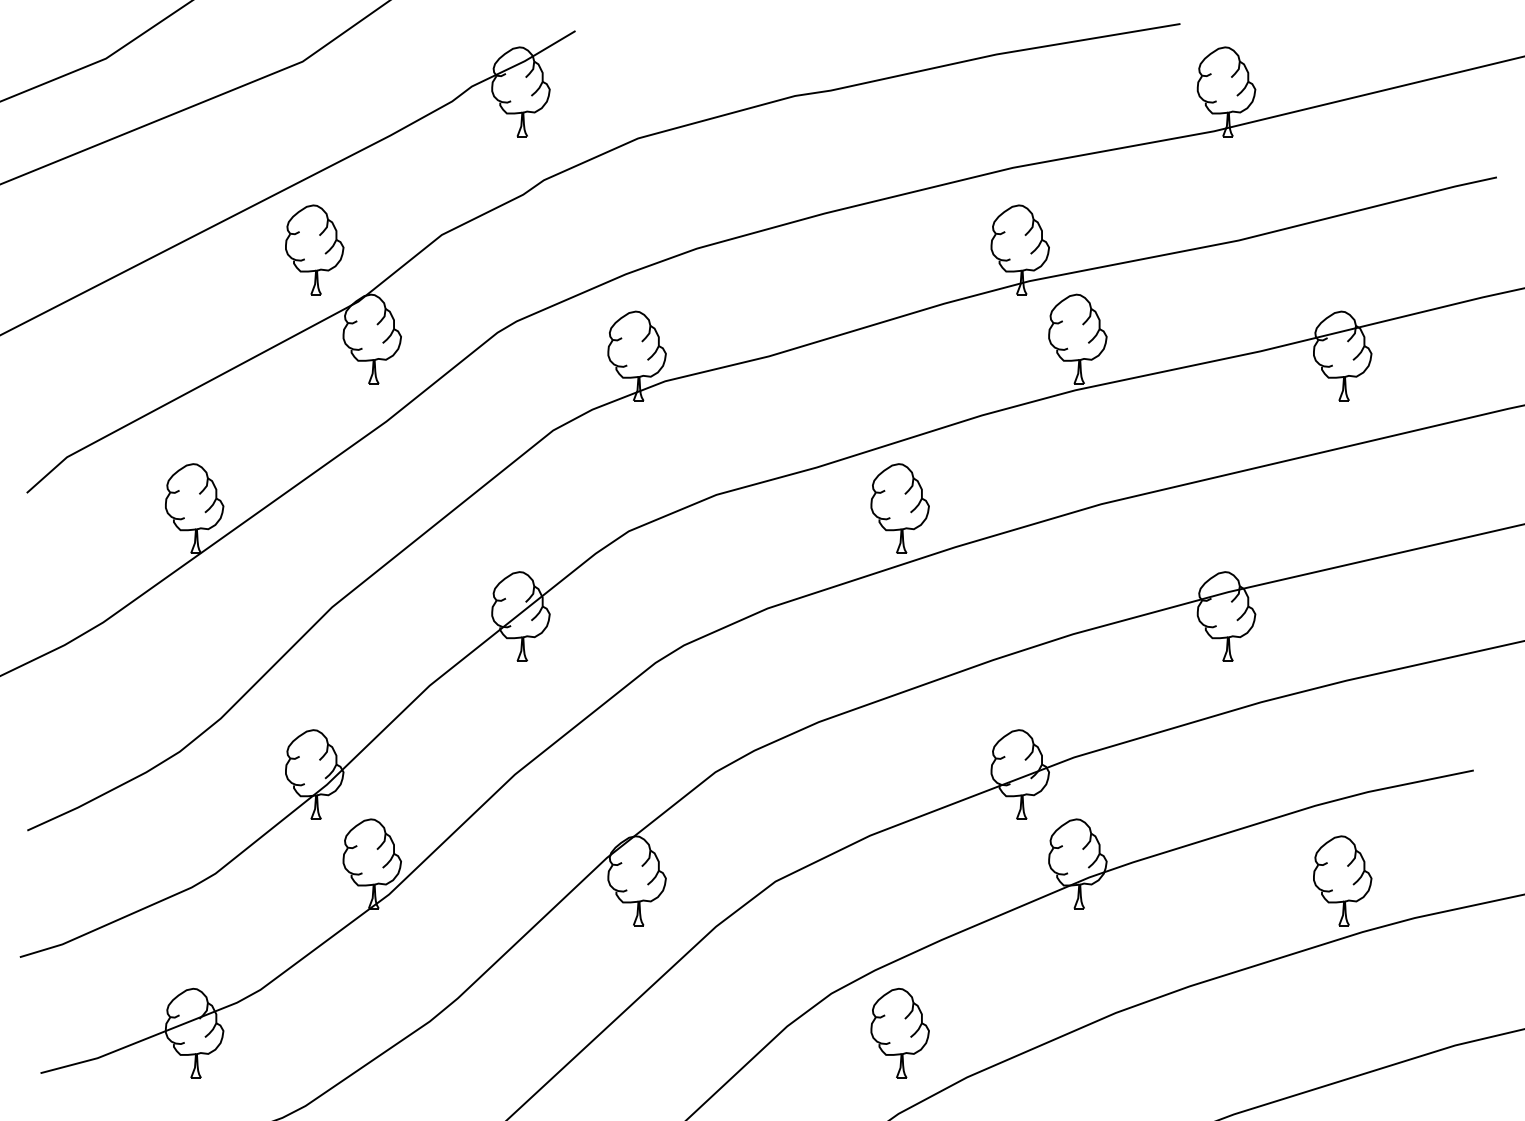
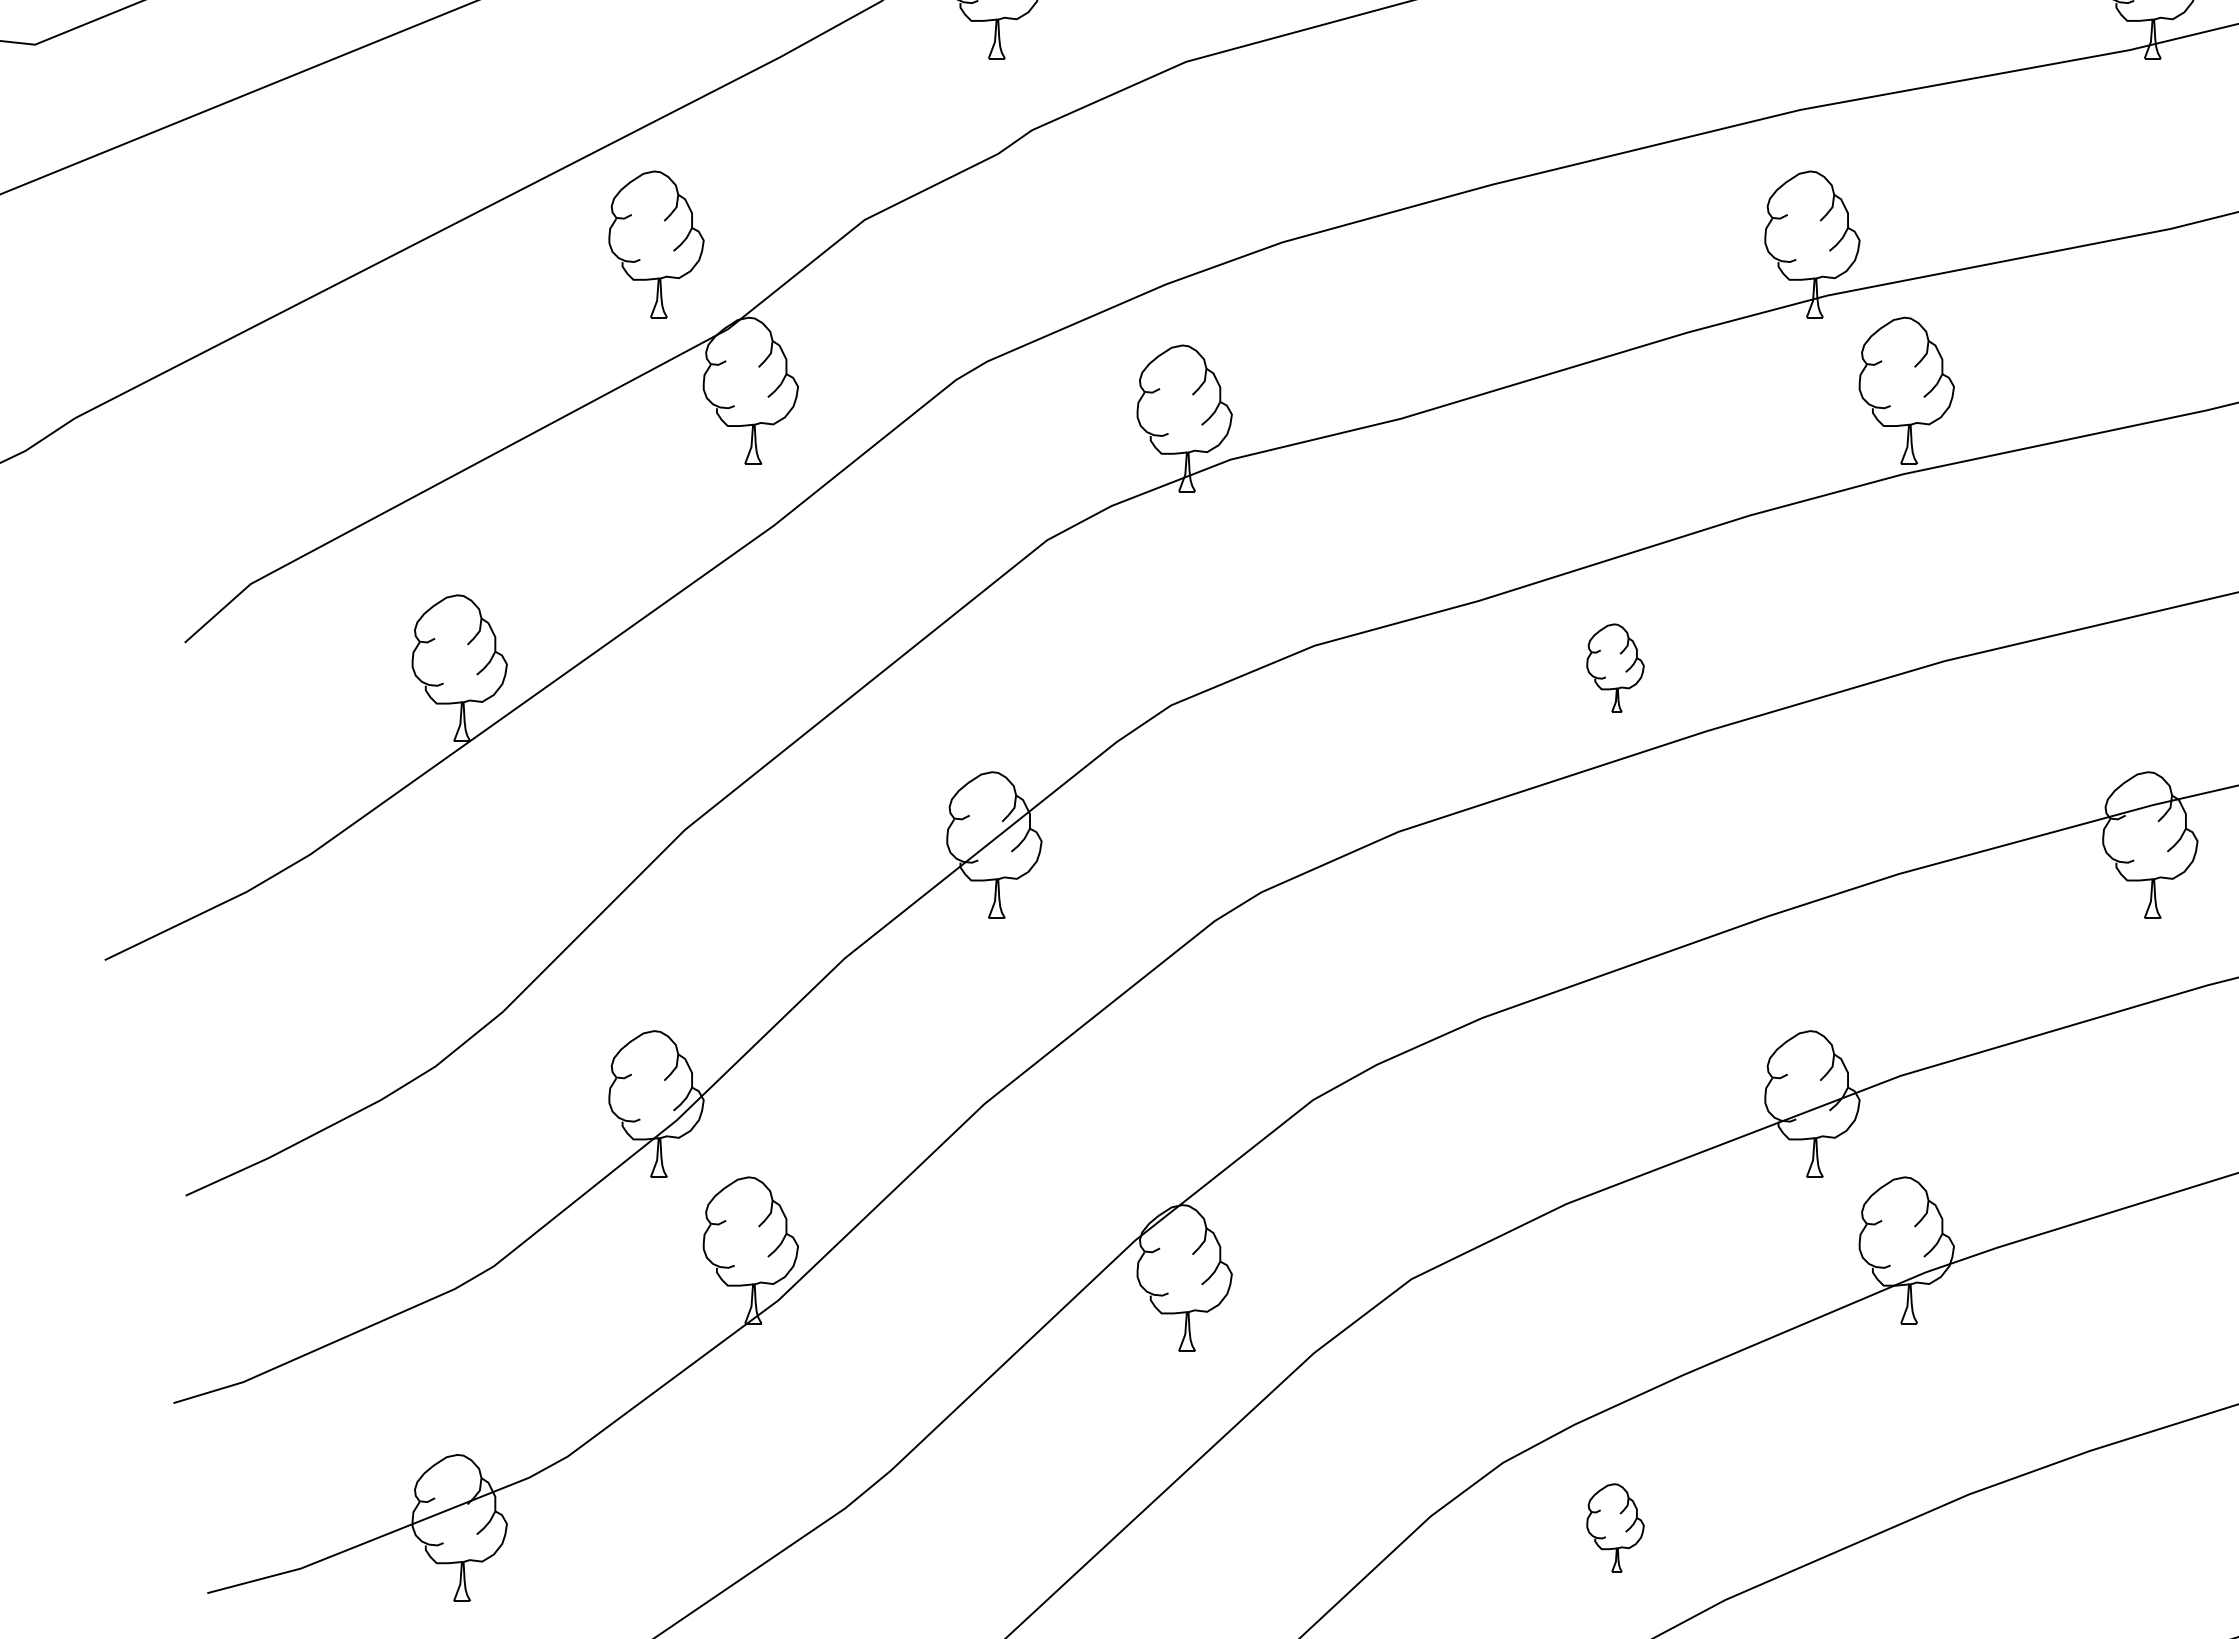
part: (899, 508) -> (1614, 668), size x0.6
part: (899, 1033) -> (1614, 1528), size x0.6

